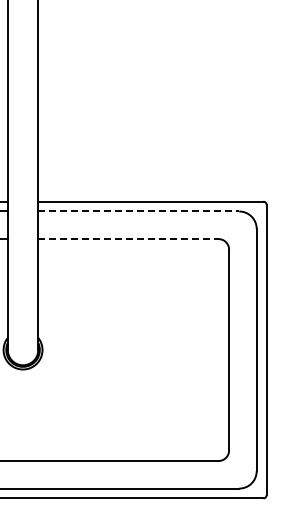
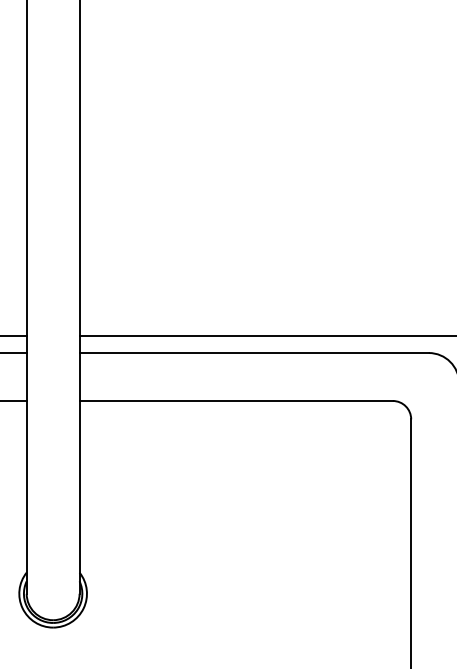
line: (138, 211) -> (253, 353), dashed -> solid
line: (128, 239) -> (236, 401), dashed -> solid

